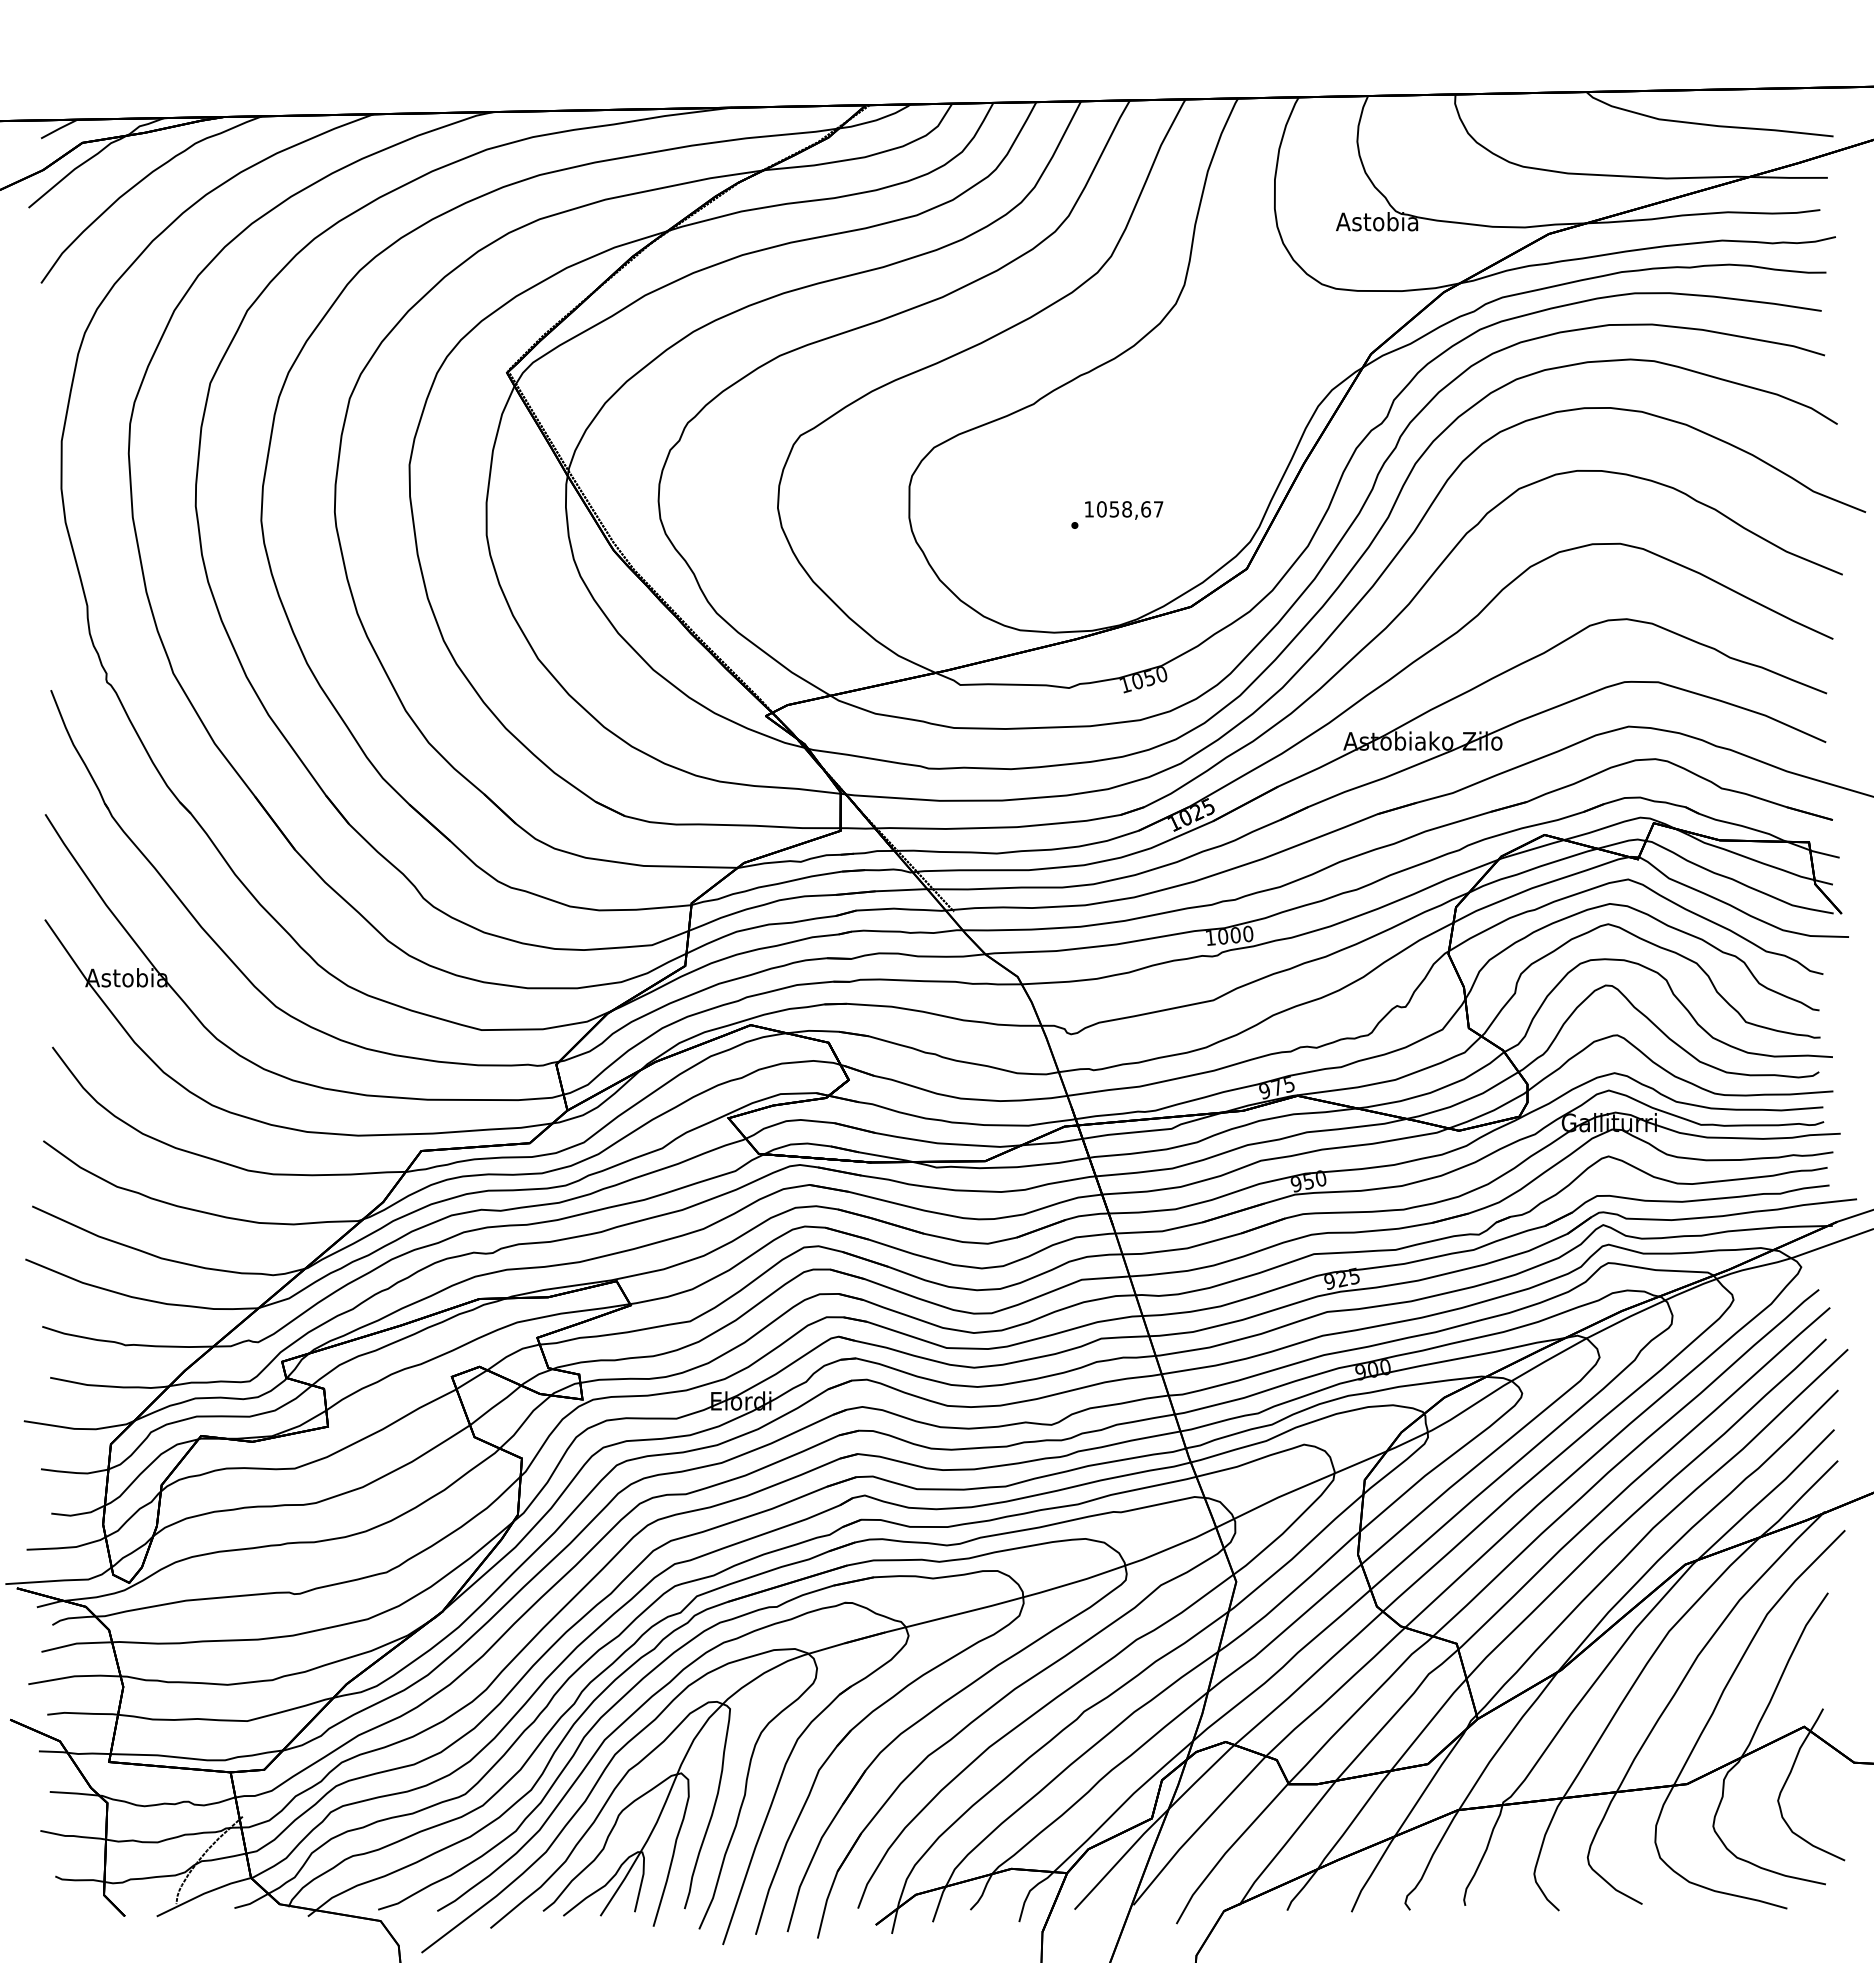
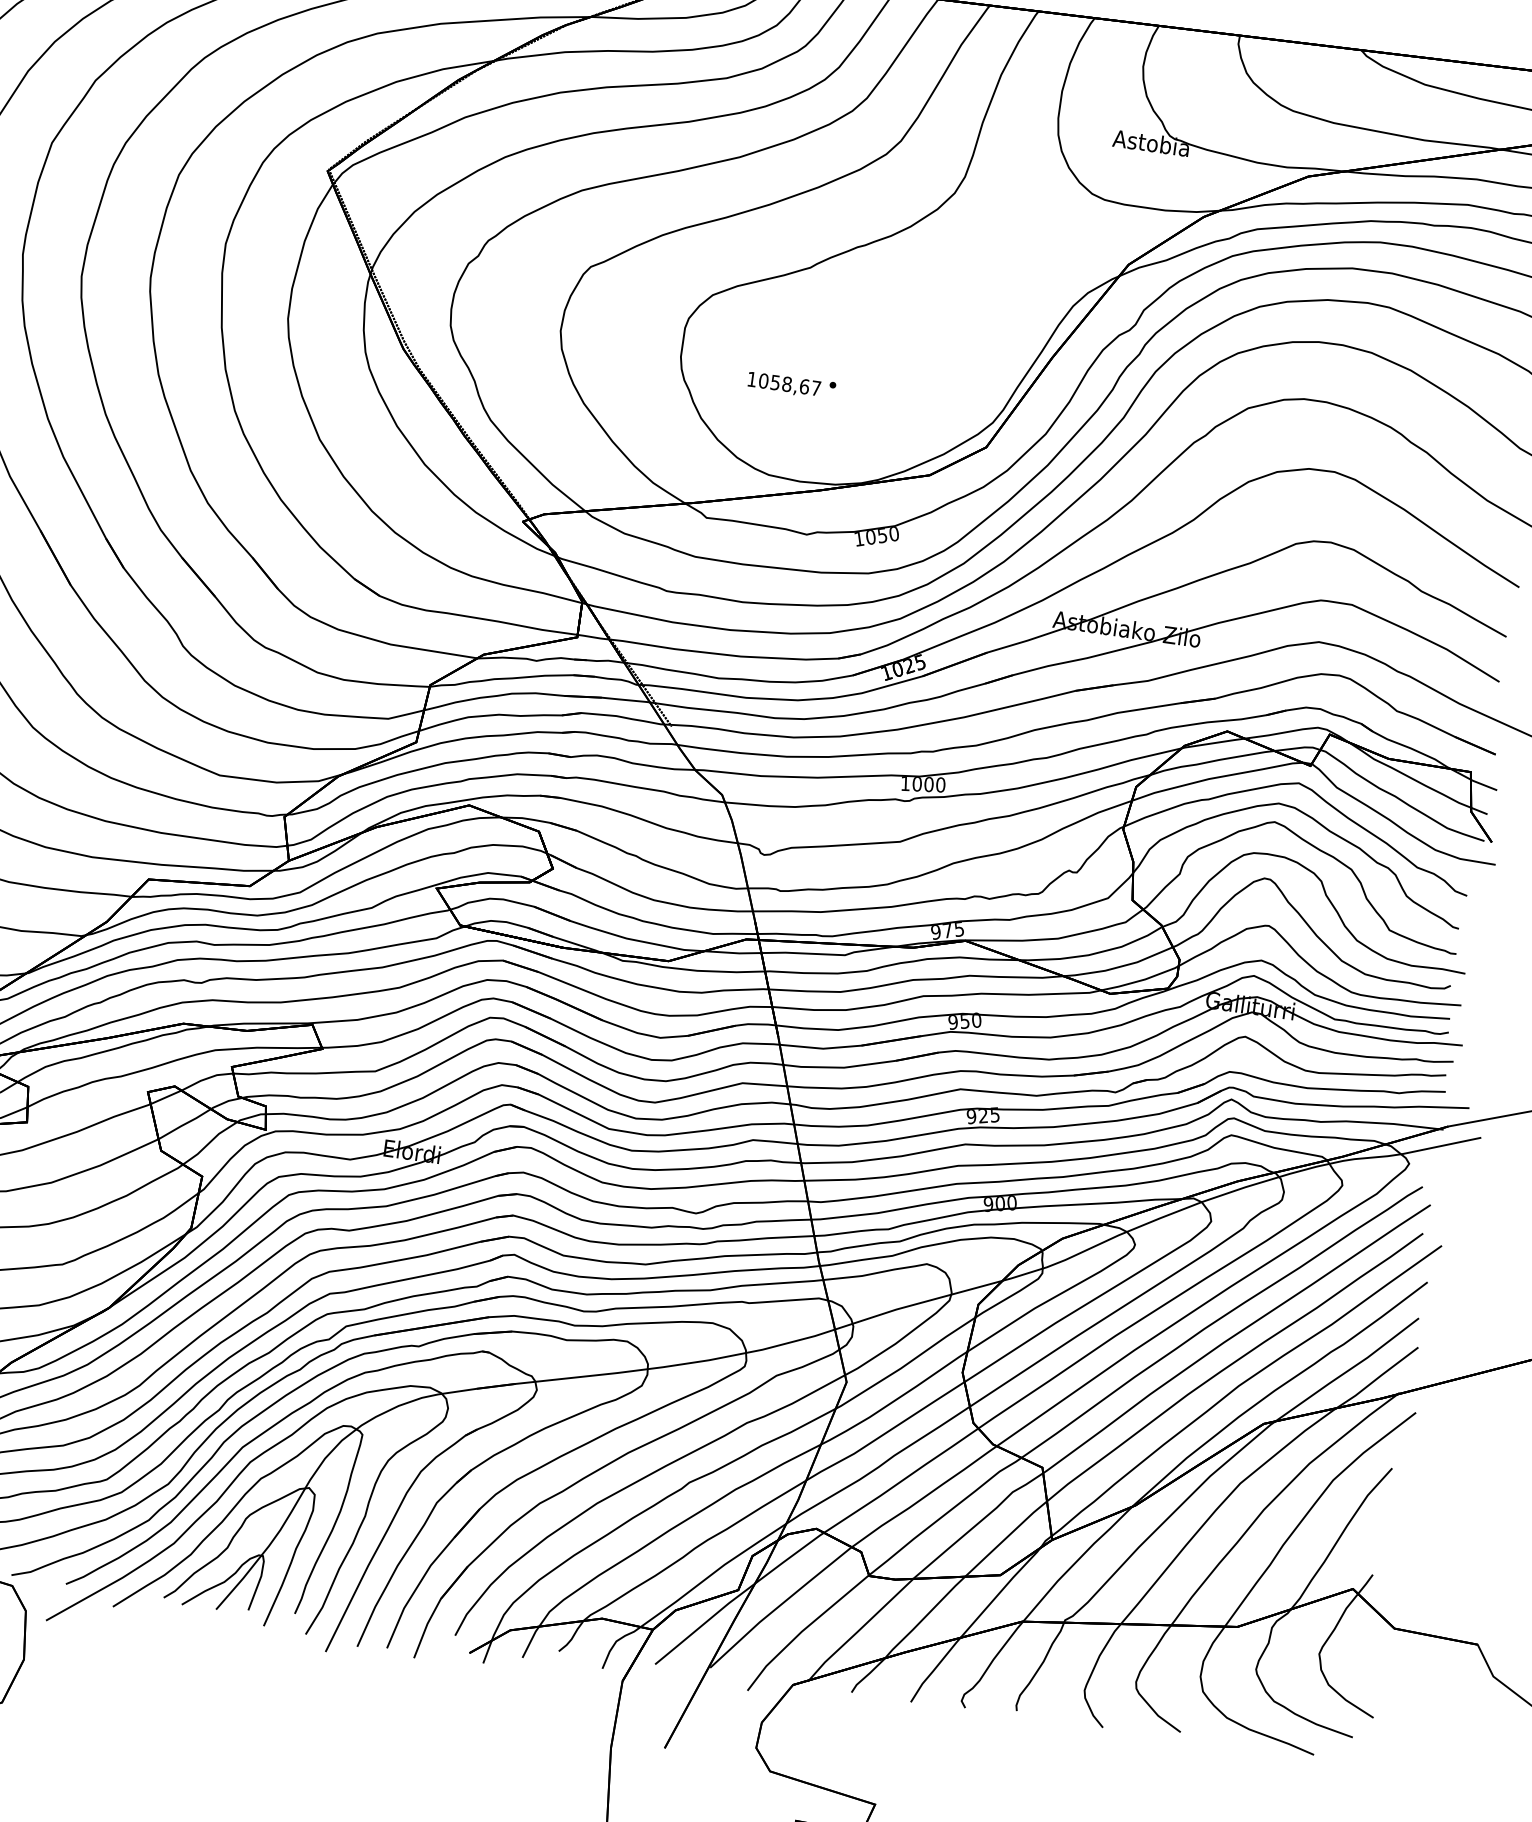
text: (1124, 510) -> (784, 385), moved

